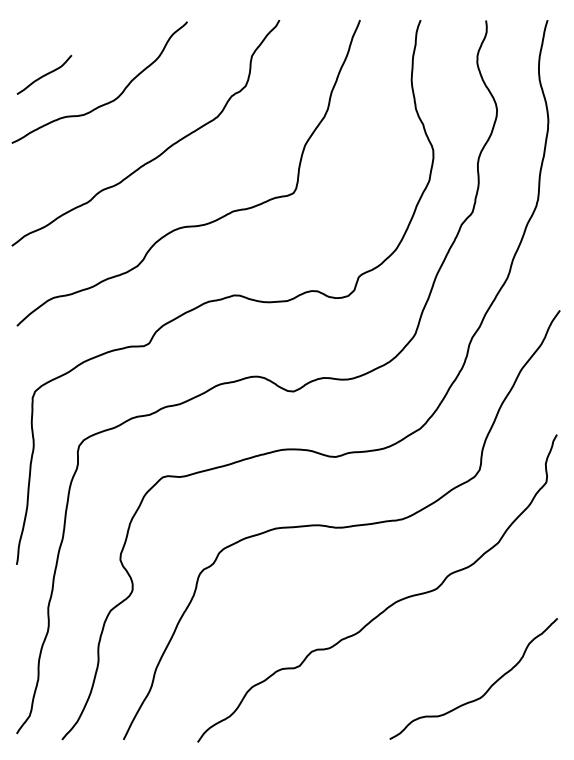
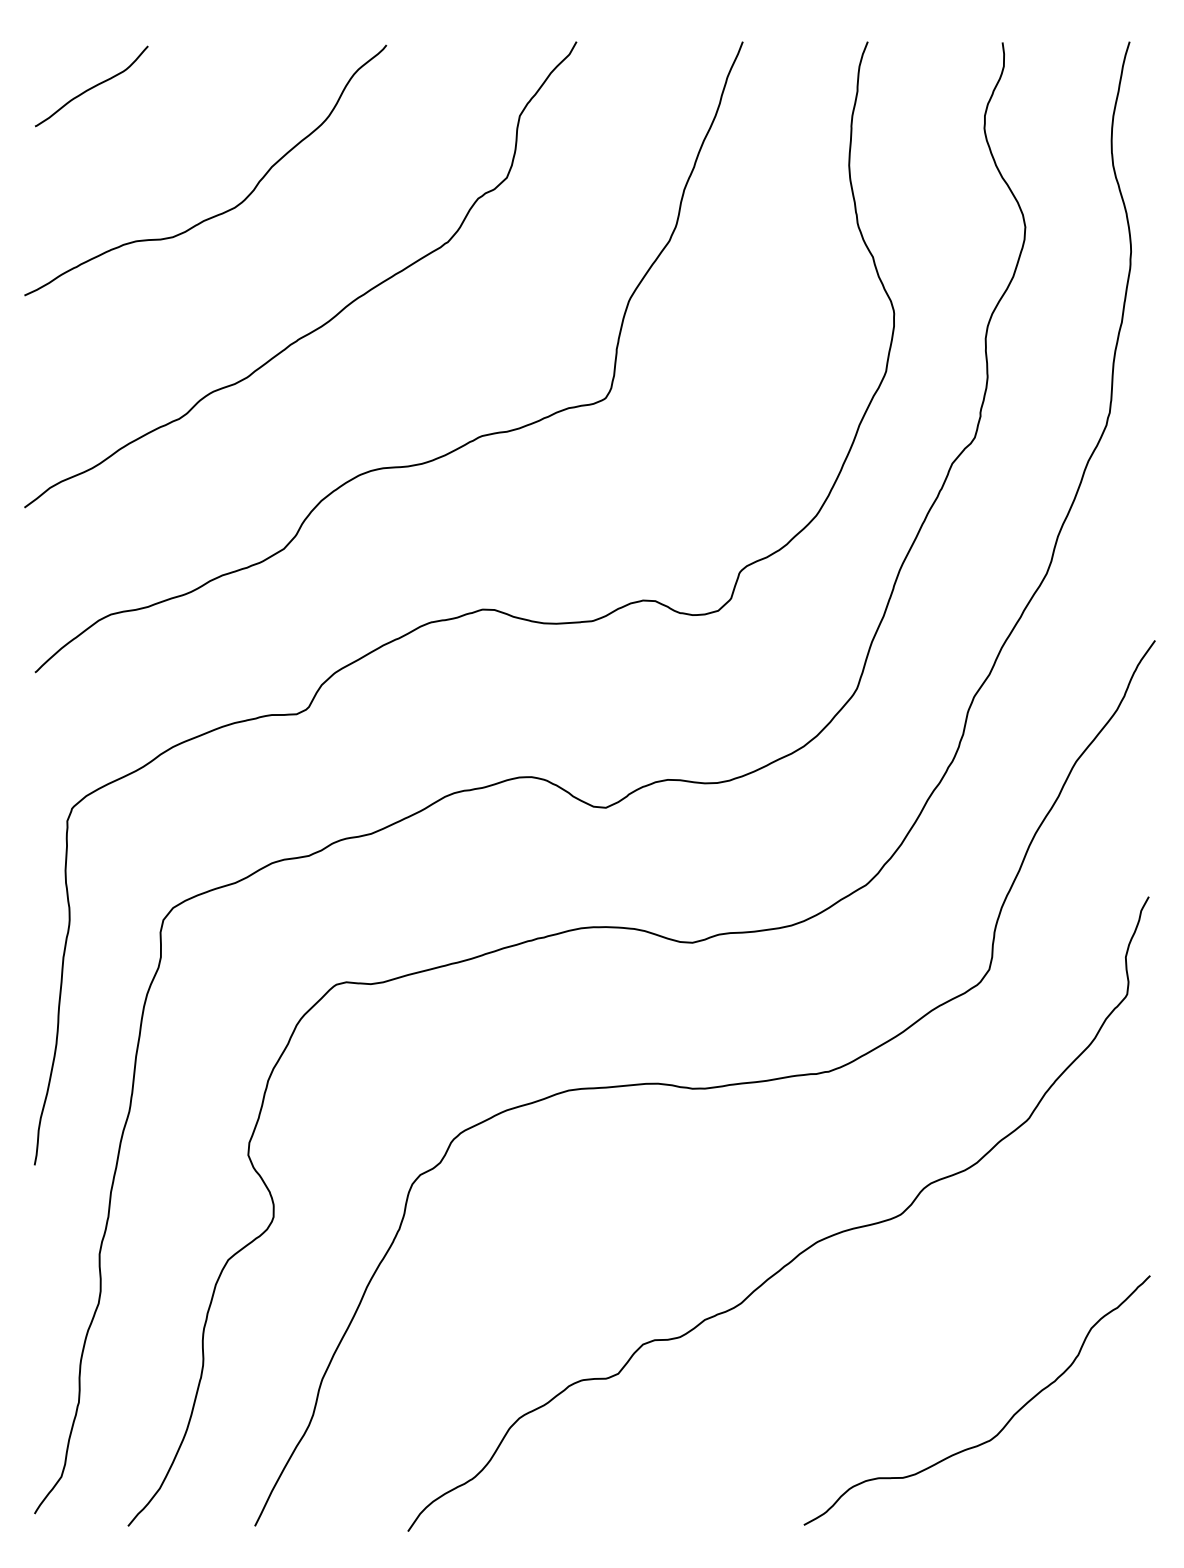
curve: (44, 74) -> (91, 85), moved

